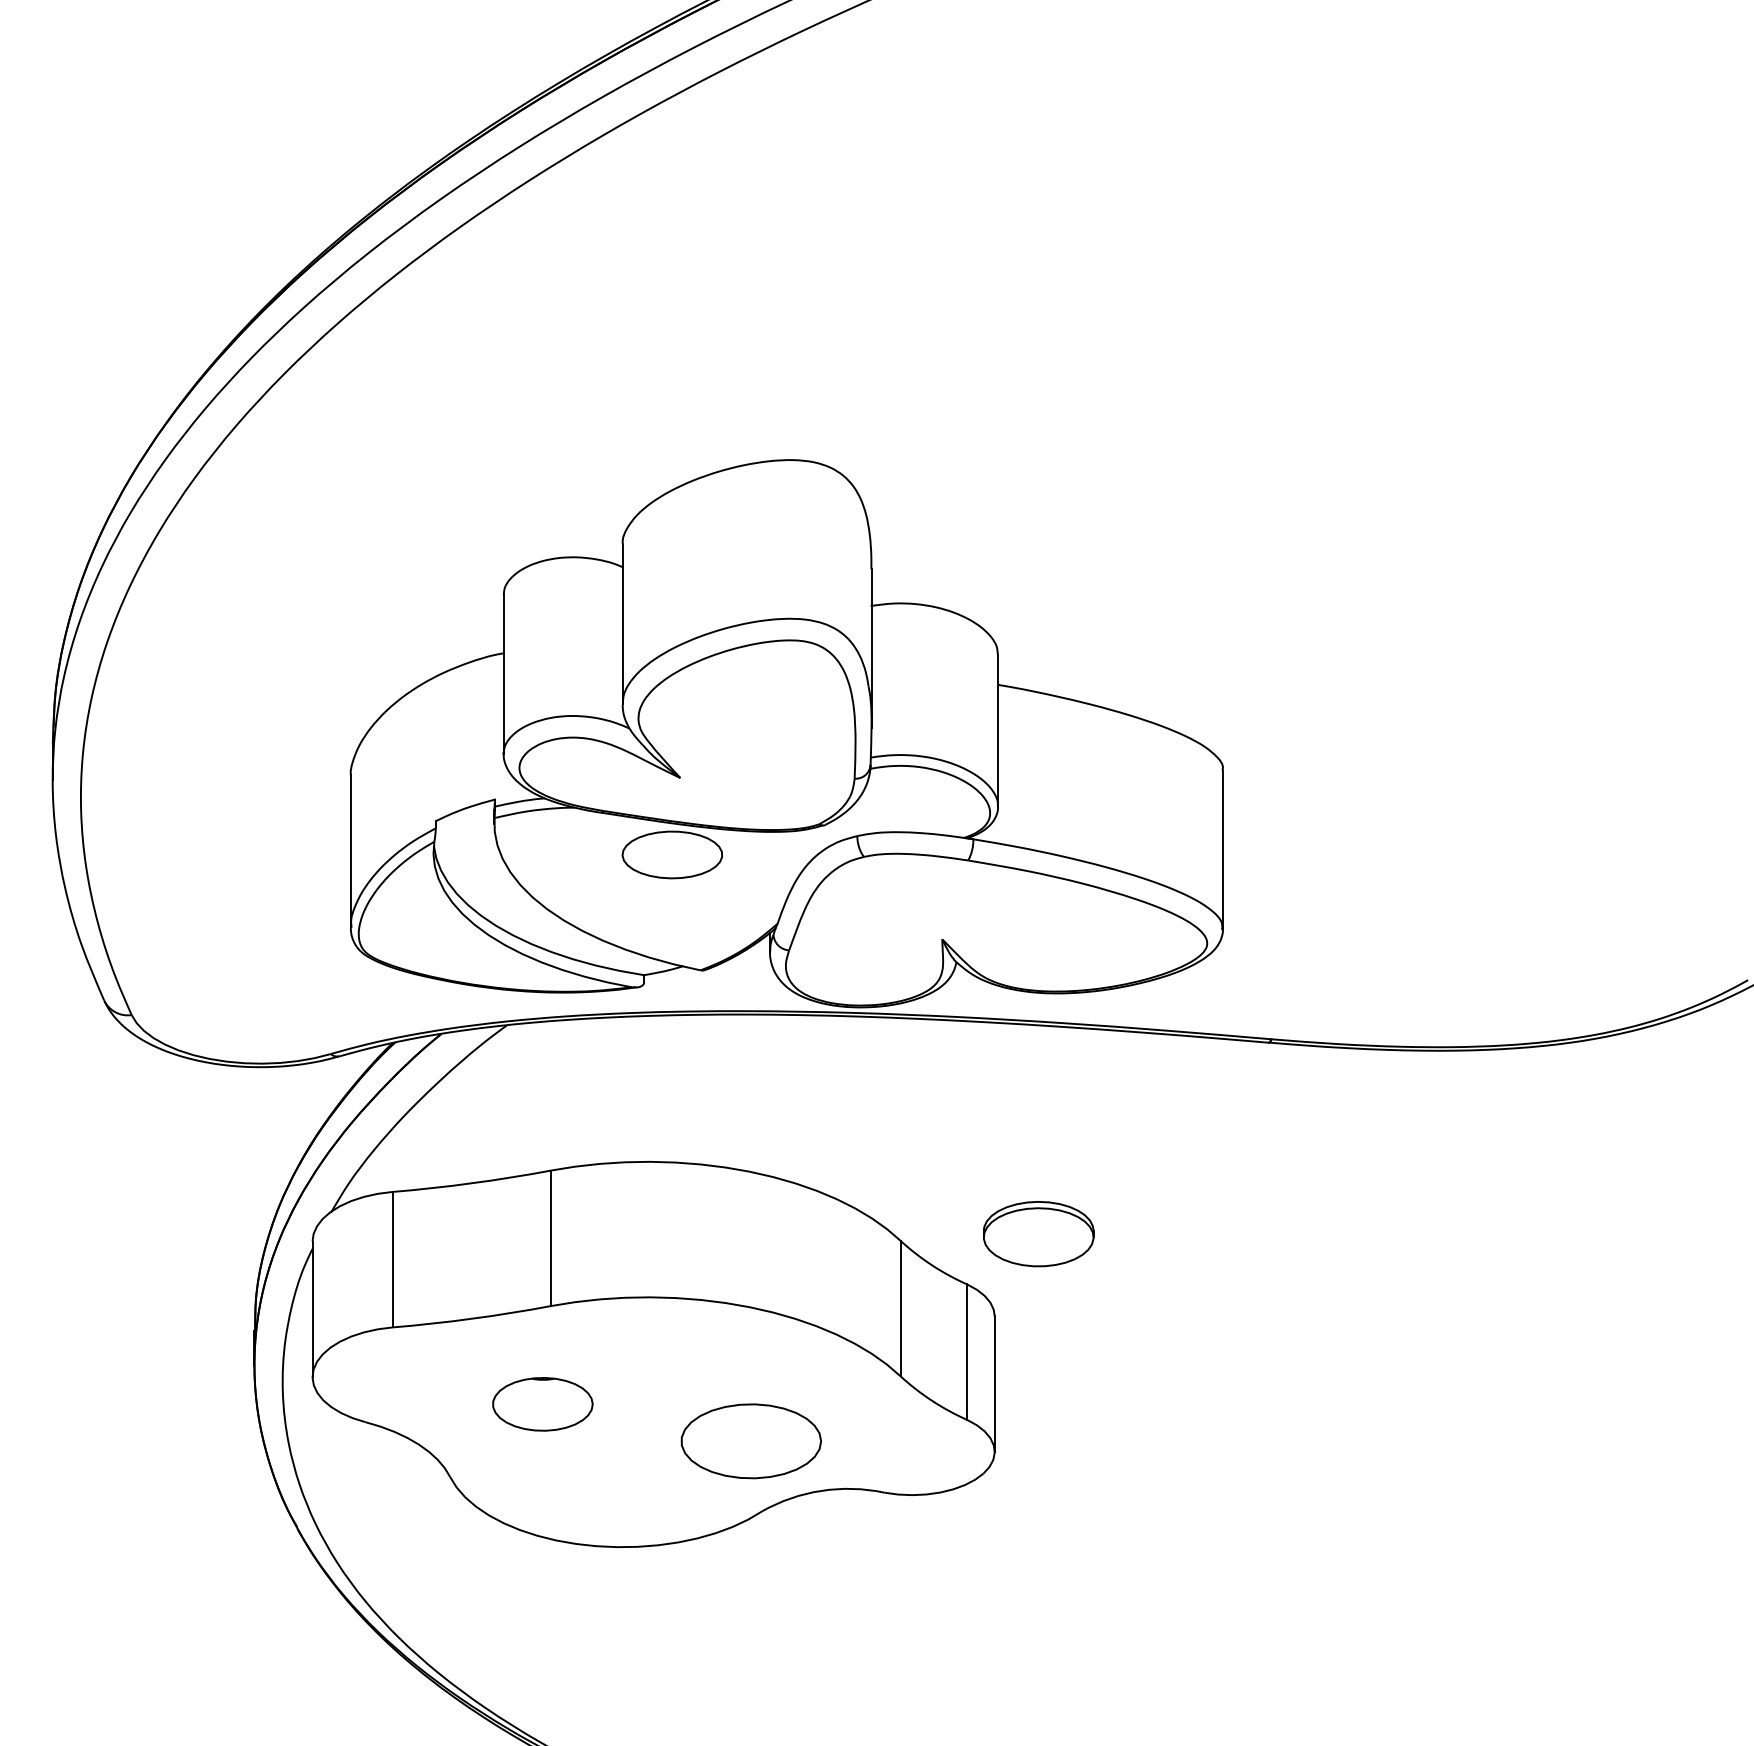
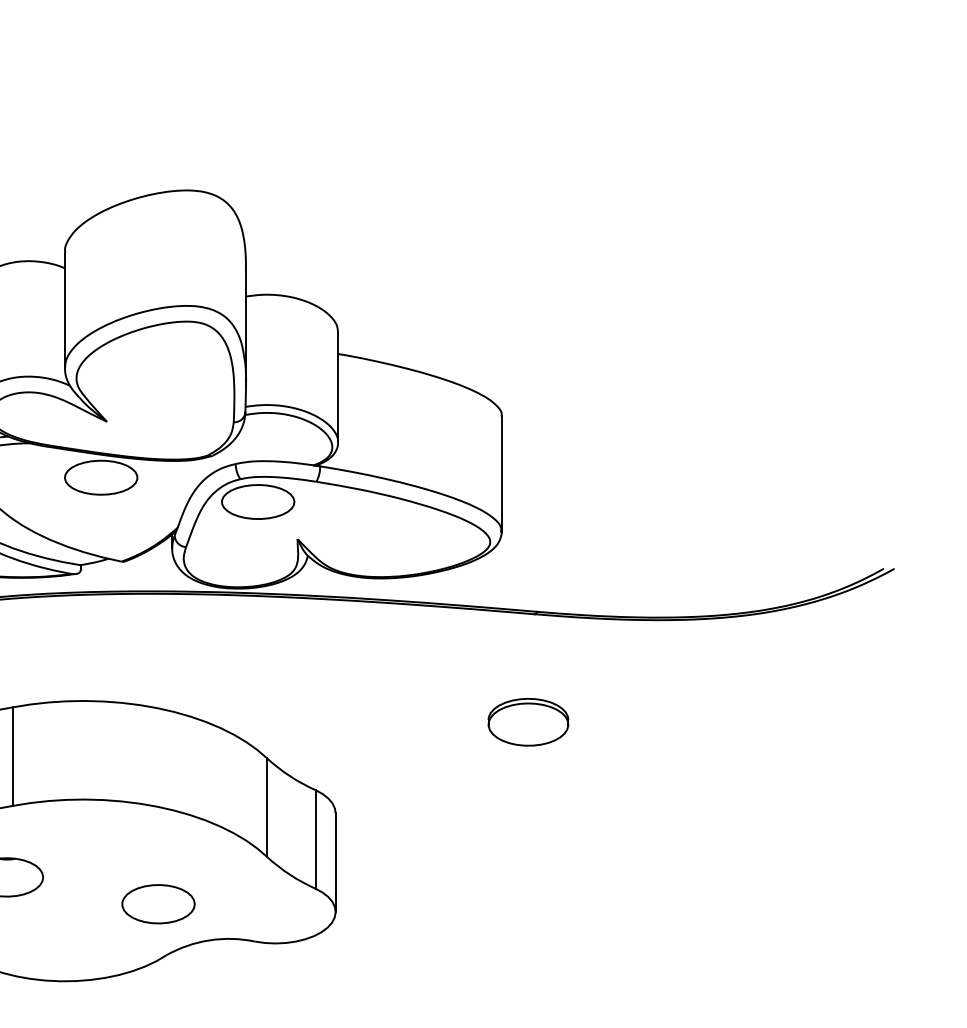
part: (887, 888) -> (257, 502), added
part: (1038, 1234) -> (528, 722), moved
part: (750, 1440) -> (158, 903), size x0.71

